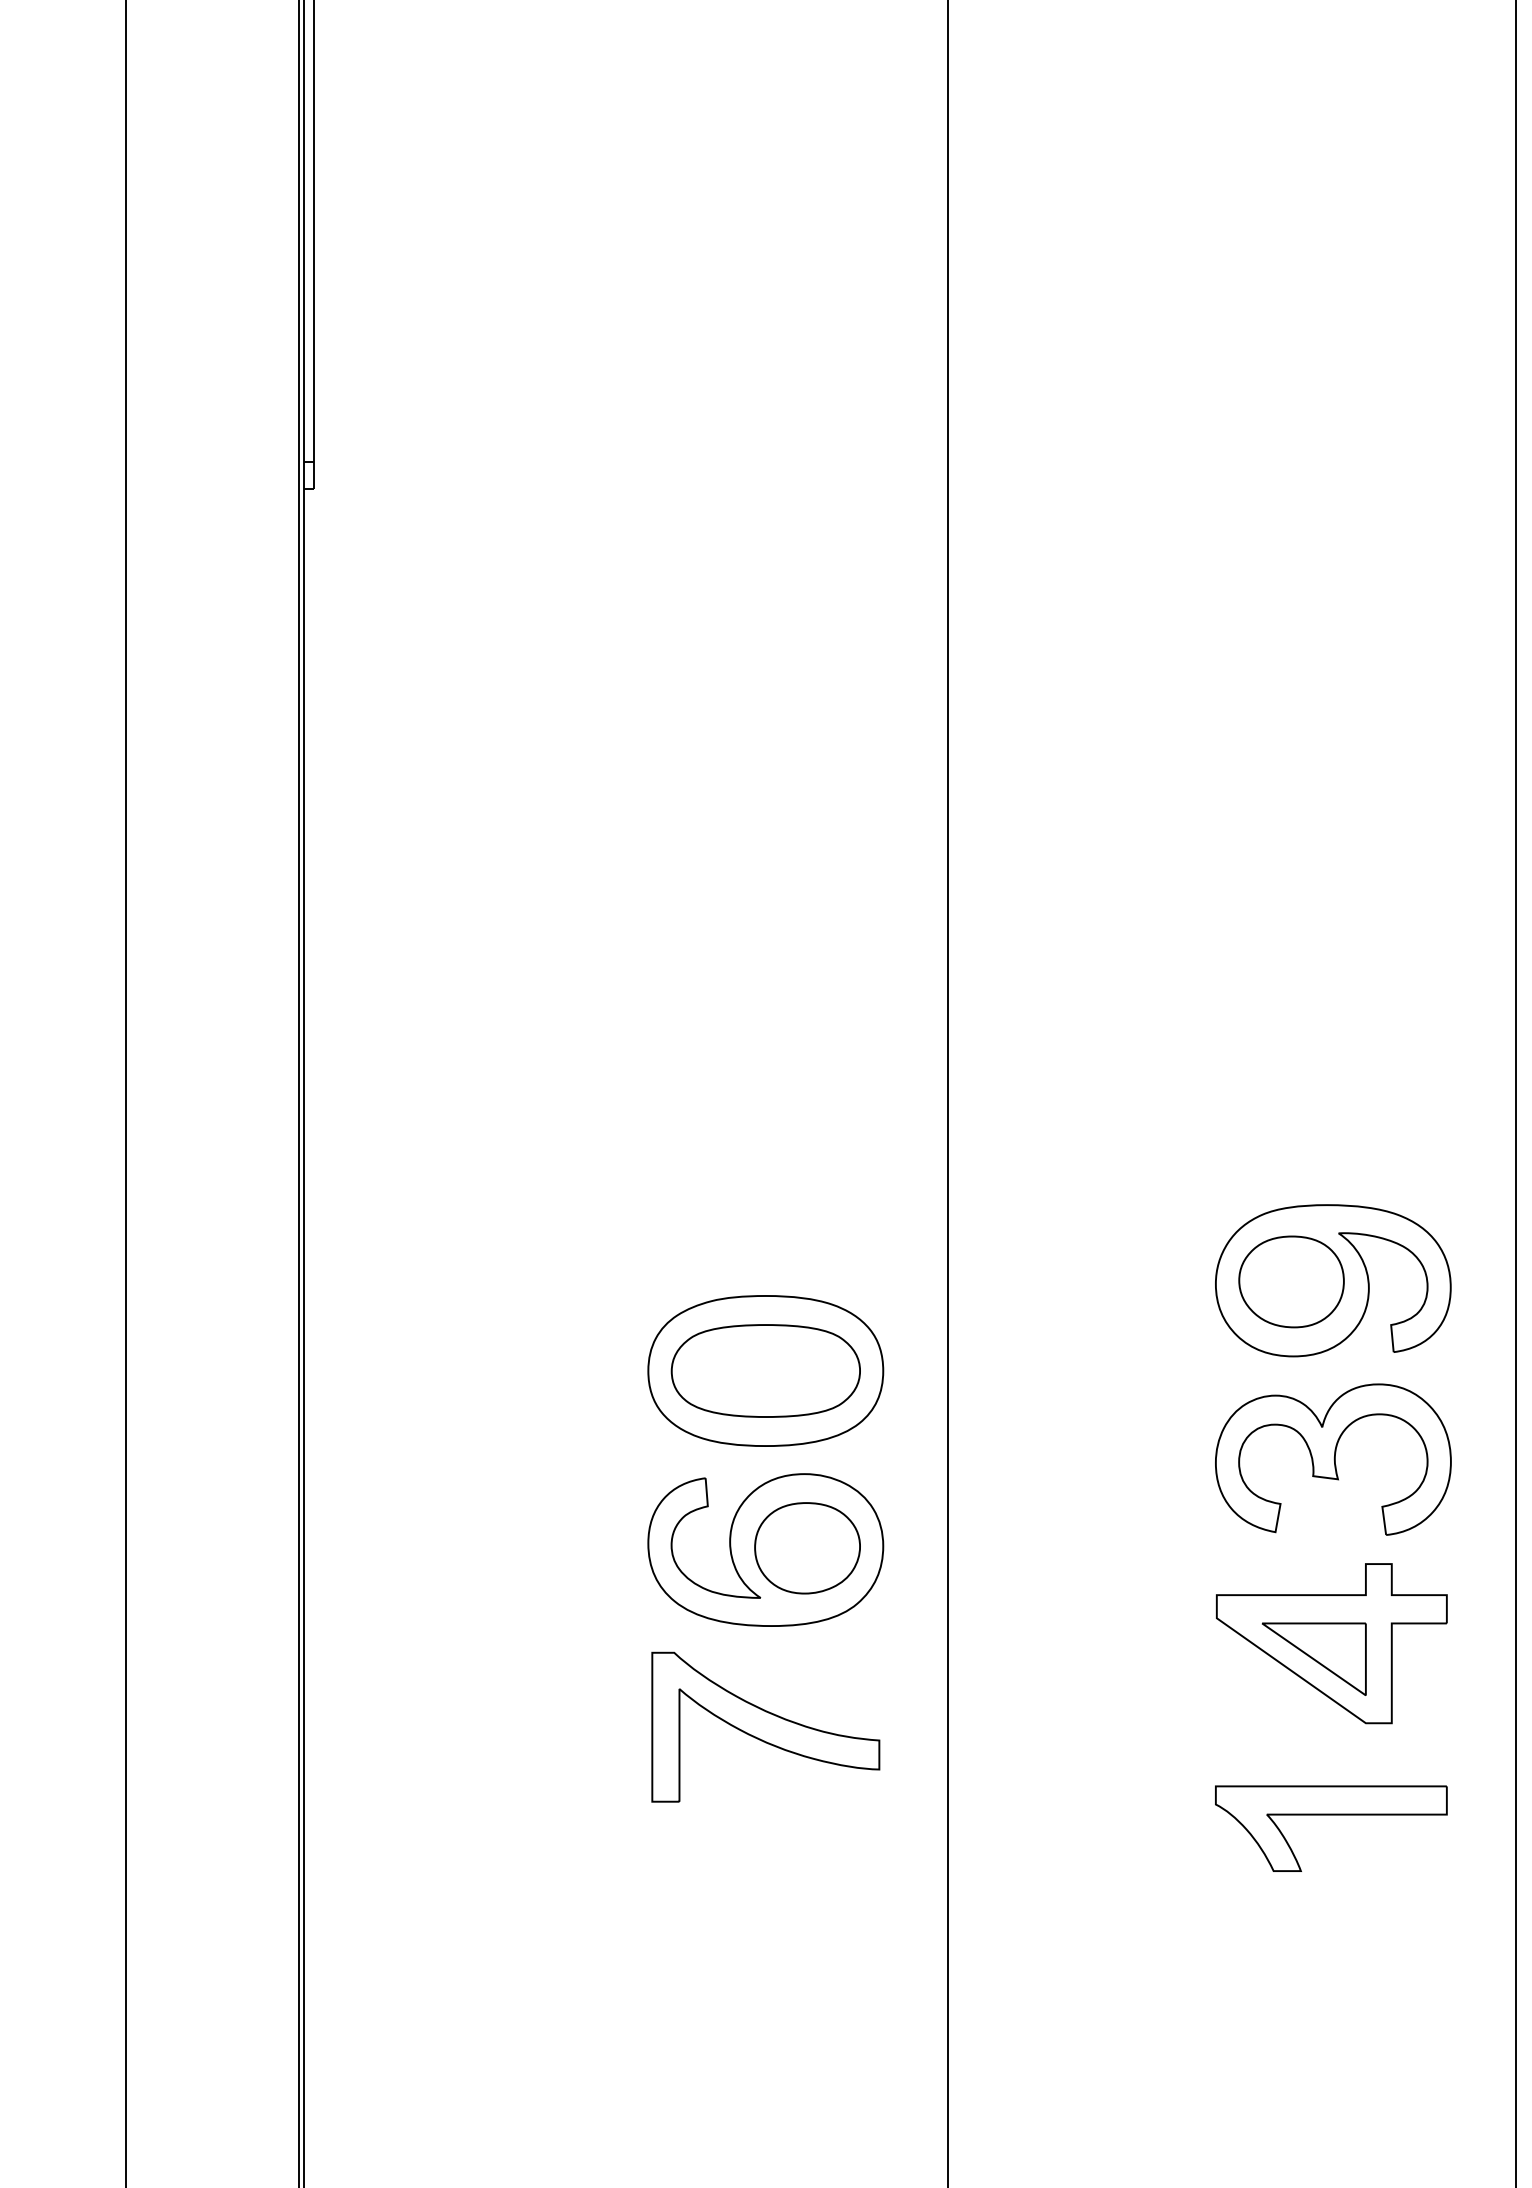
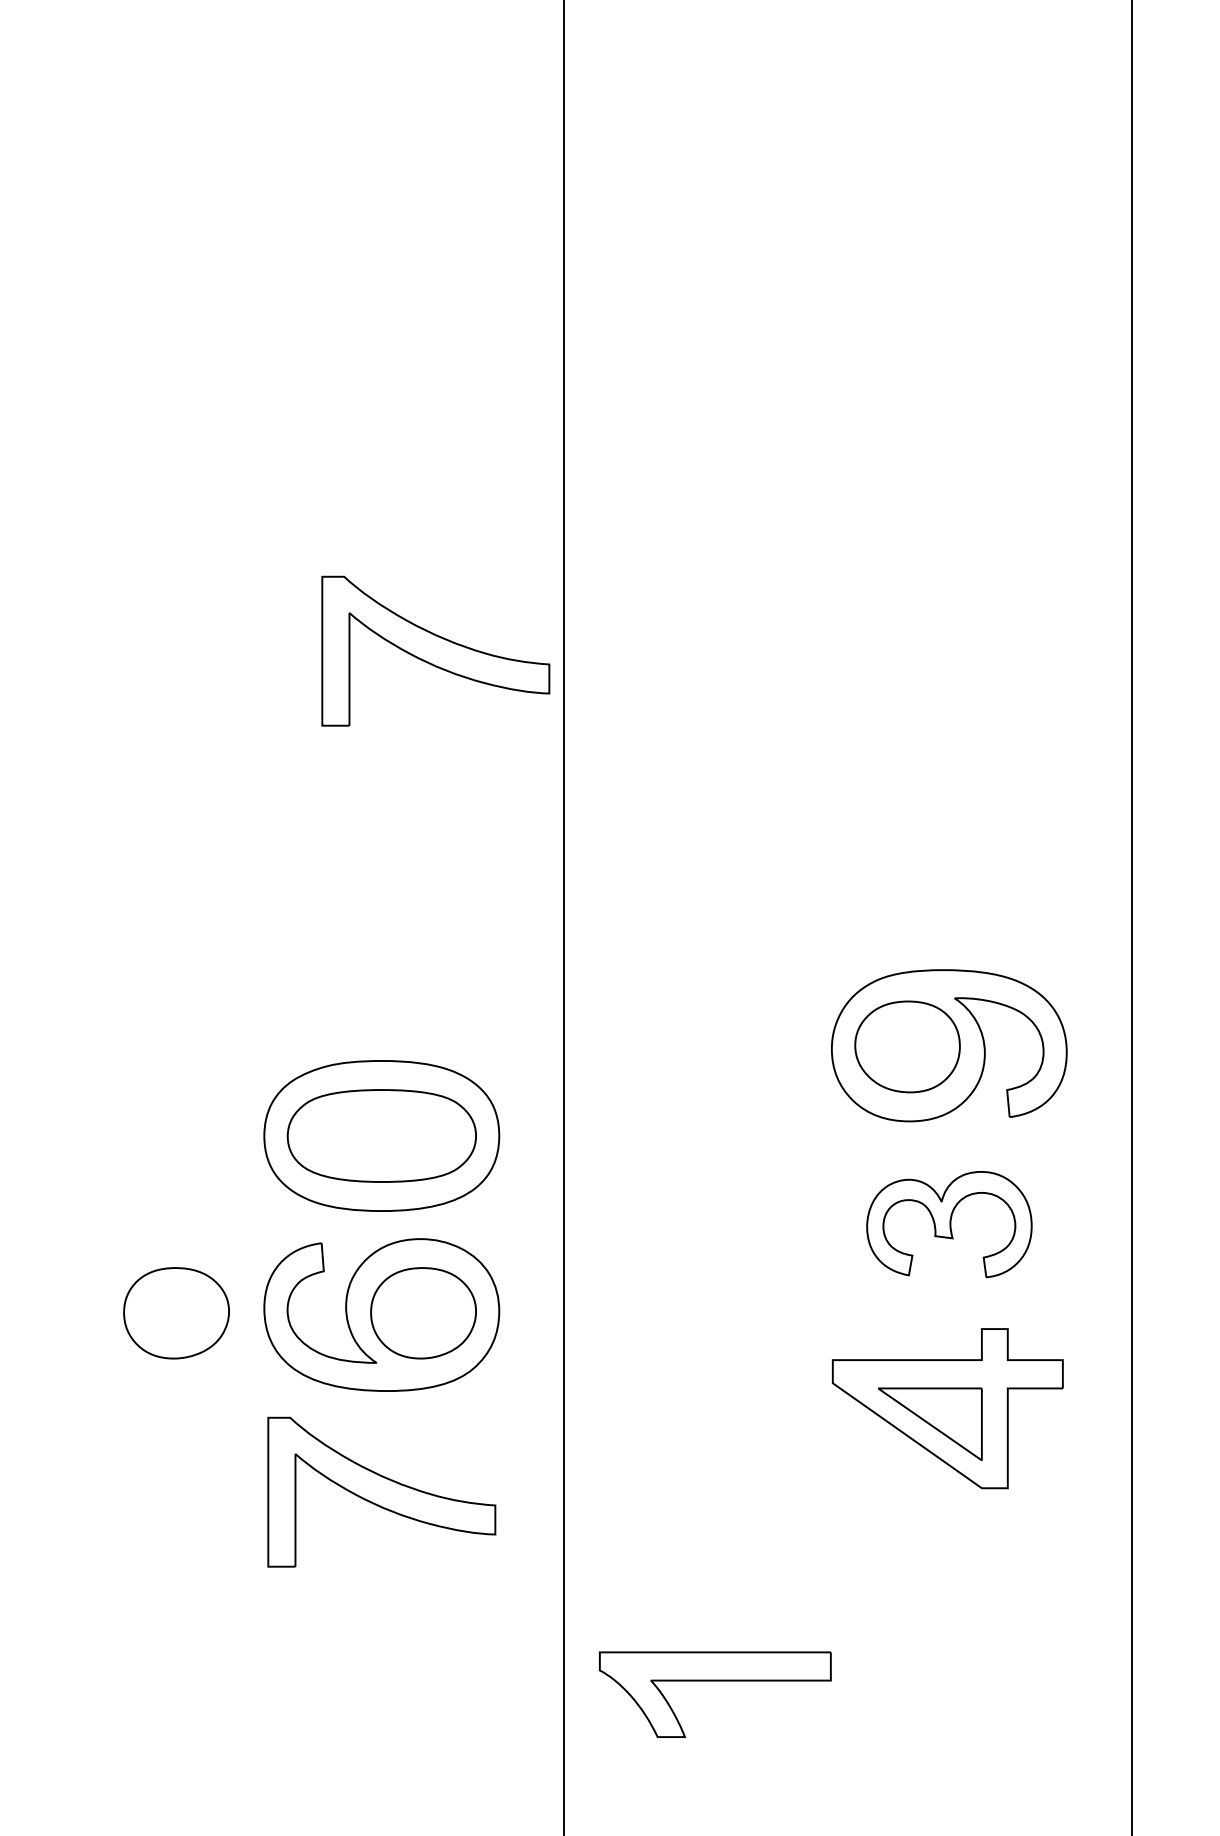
part: (819, 885) -> (435, 650), added
part: (1333, 1459) -> (949, 1224), size x0.7
part: (560, 1548) -> (176, 1313), added
part: (1331, 1815) -> (715, 1681), moved

